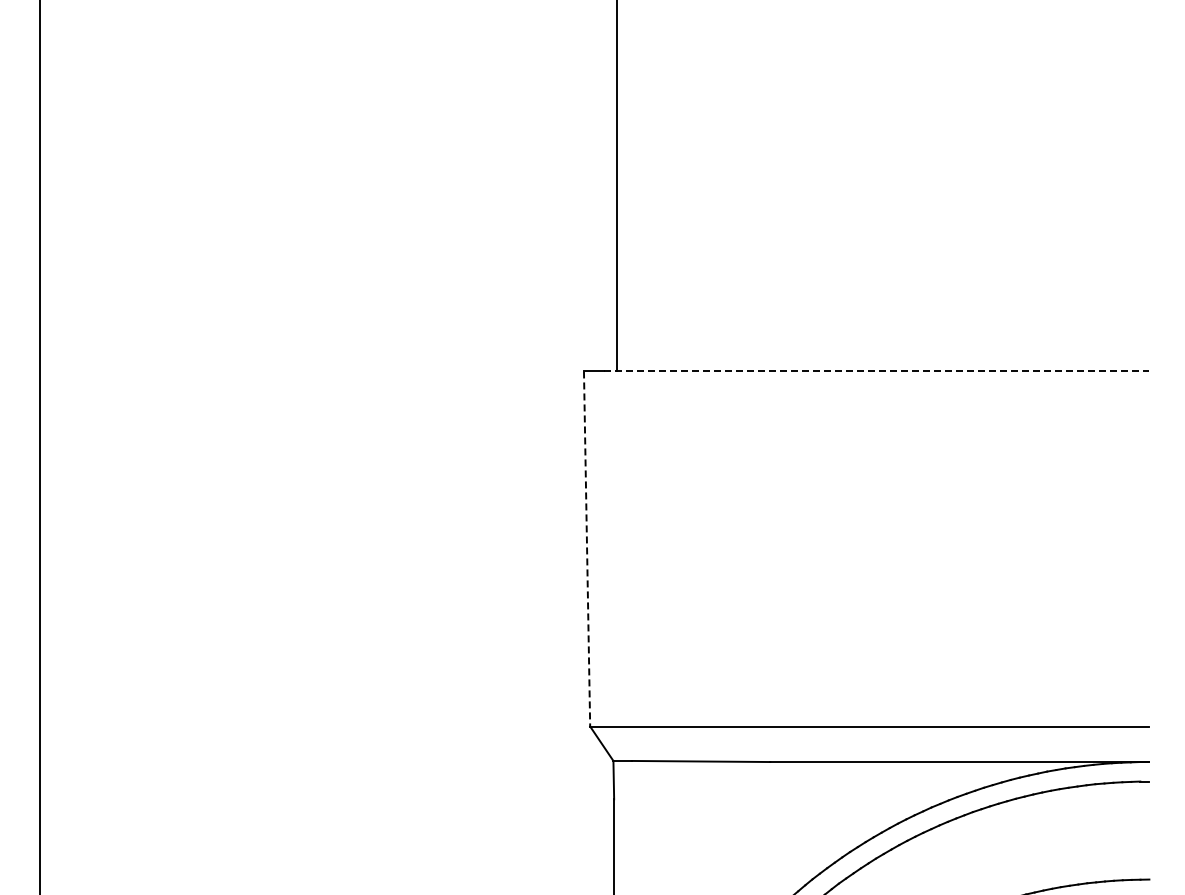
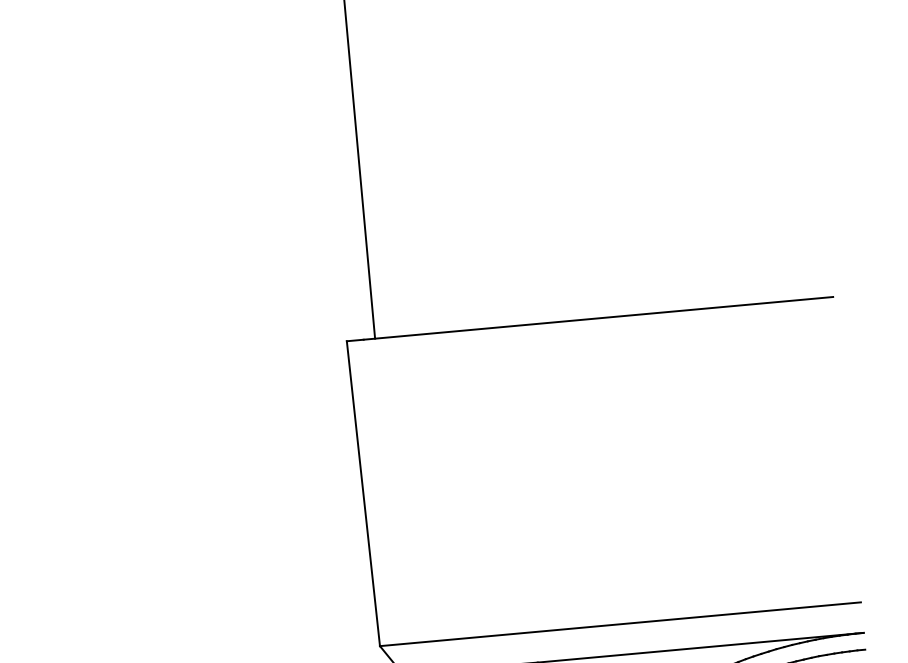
line: (876, 371) -> (598, 318), dashed -> solid
line: (587, 548) -> (363, 493), dashed -> solid

